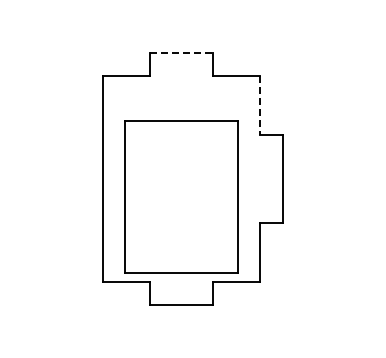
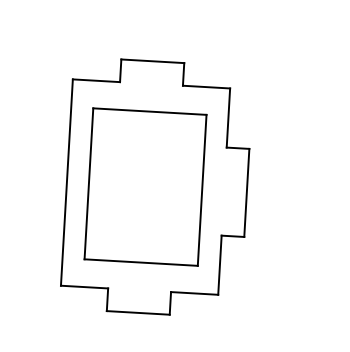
line: (181, 52) -> (152, 60), dashed -> solid
line: (260, 105) -> (228, 118), dashed -> solid
part: (181, 196) -> (145, 186), moved

